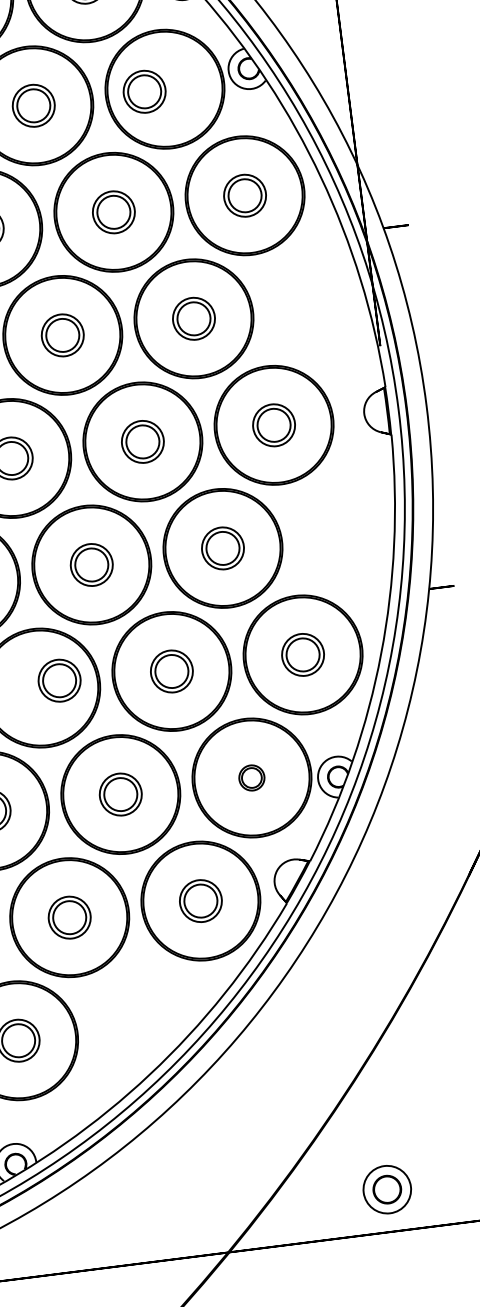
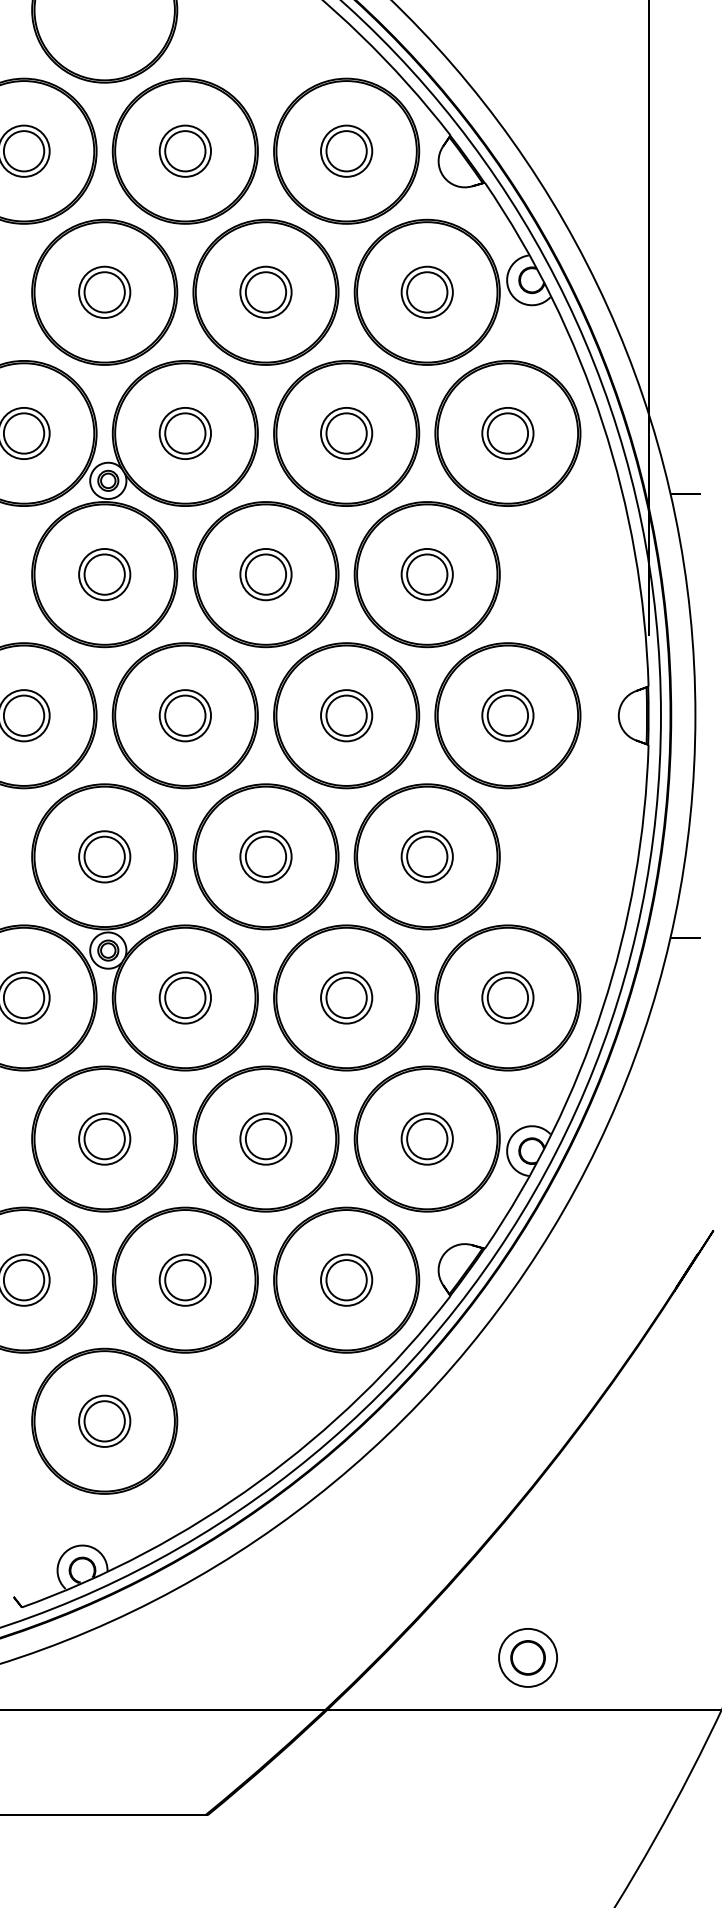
part: (143, 91) -> (426, 291), moved
part: (58, 680) -> (184, 997), moved
part: (251, 777) -> (426, 1138), size x1.67

